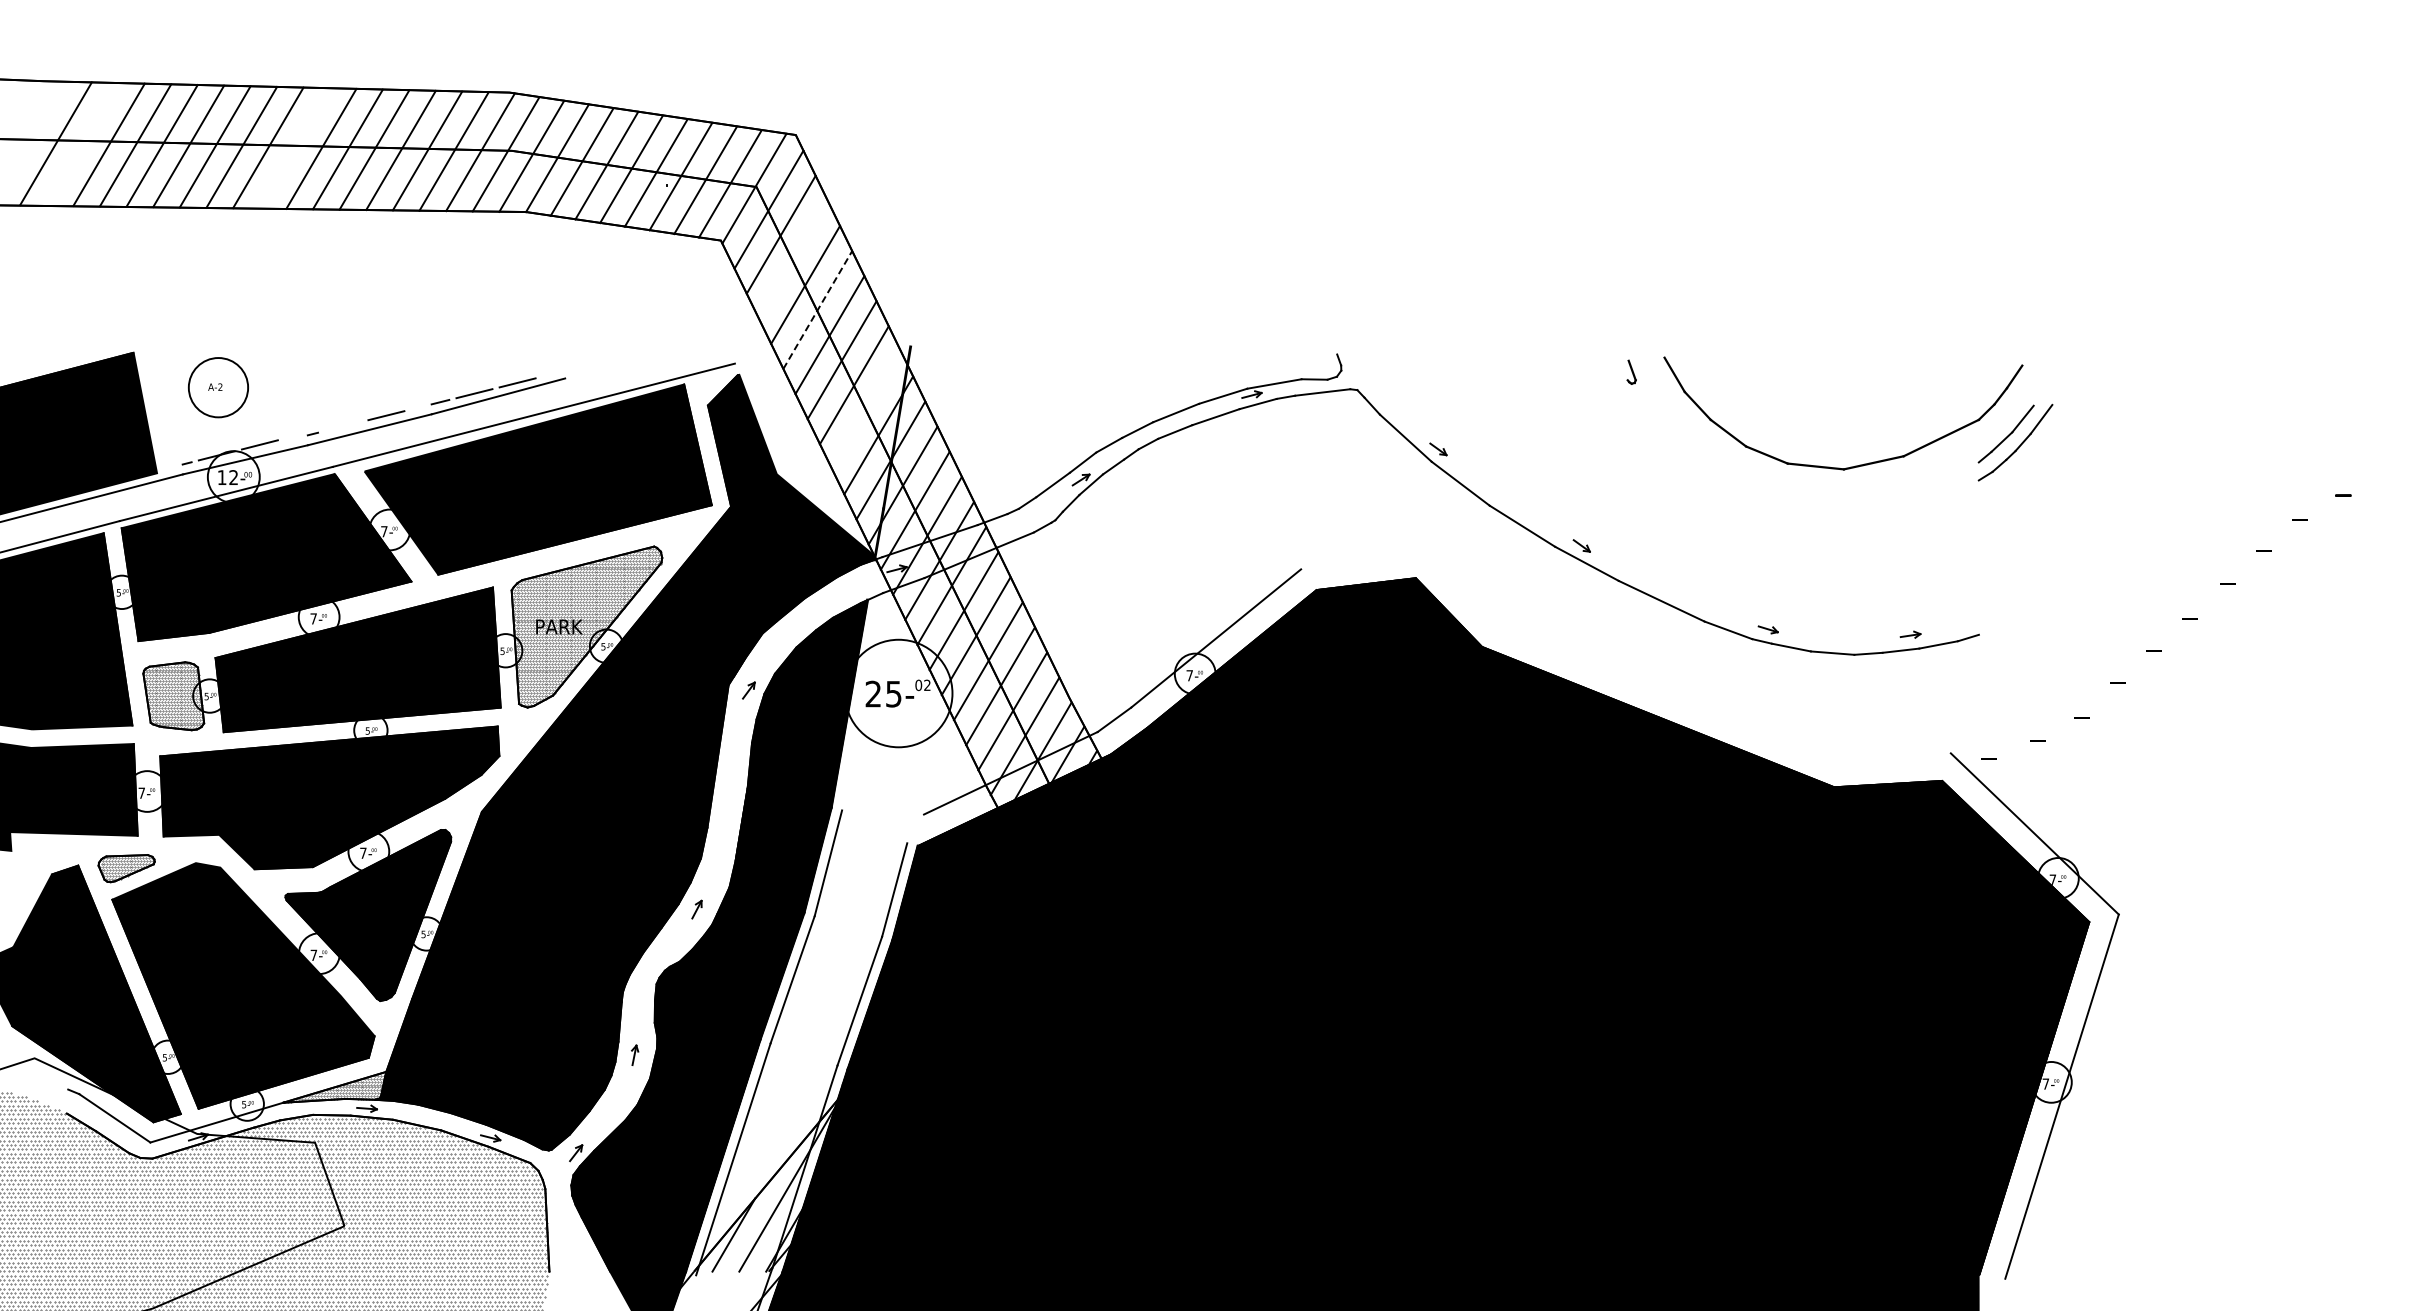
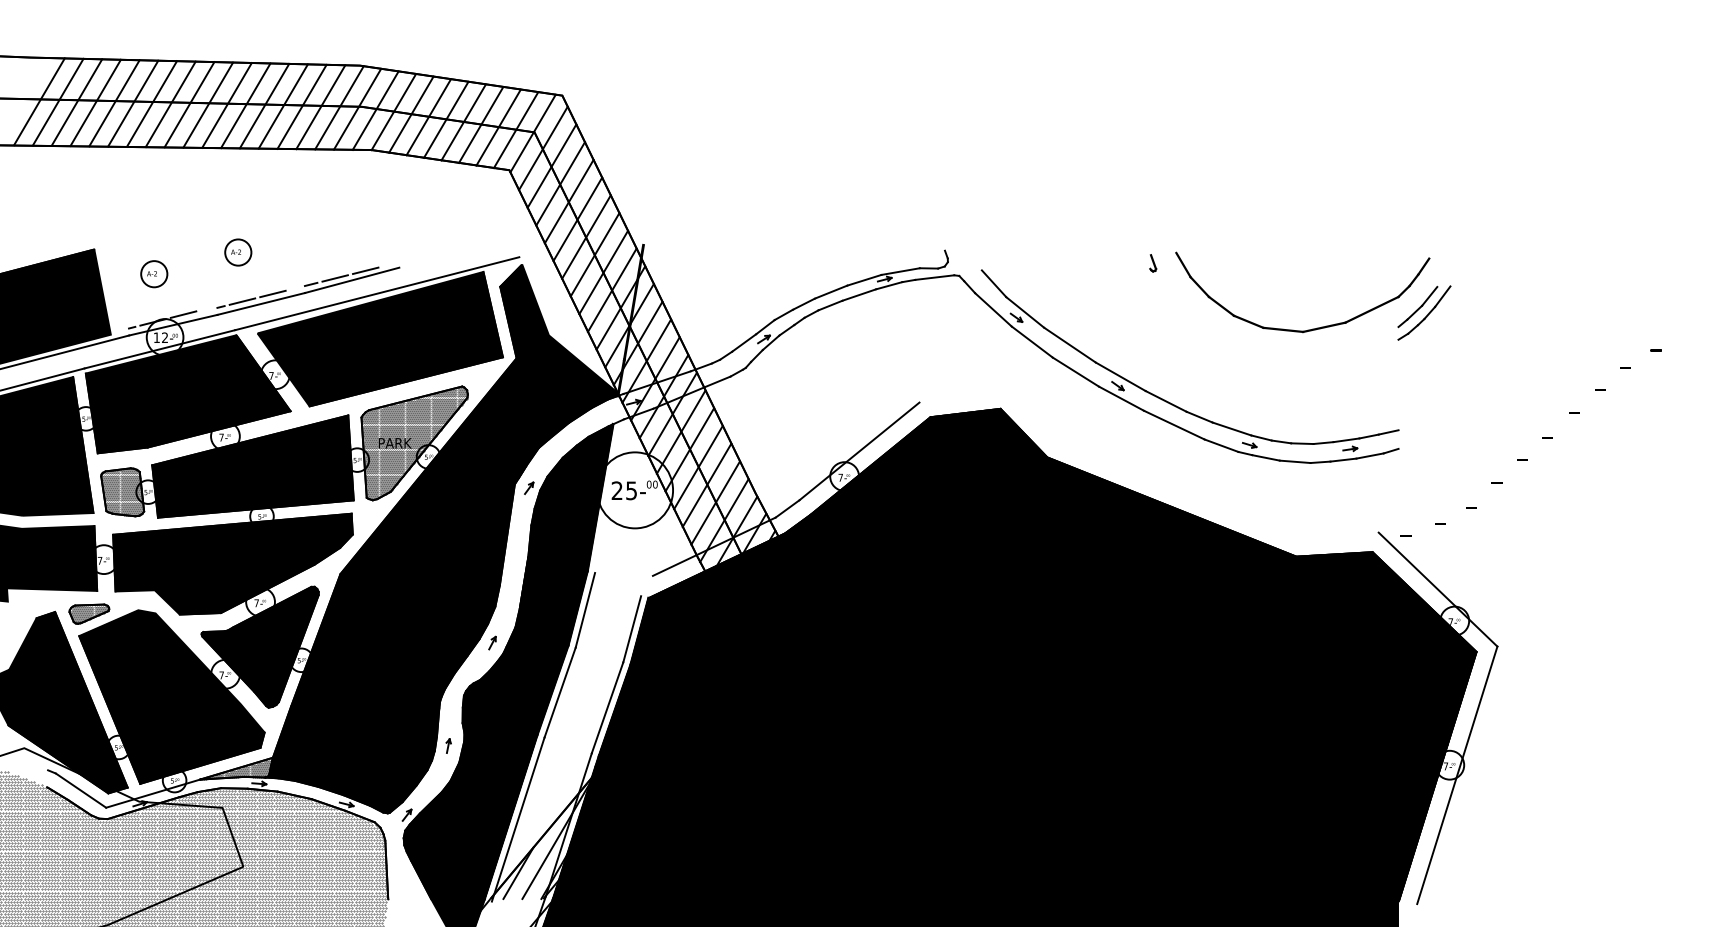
line: (82, 144) -> (58, 102), added
line: (294, 148) -> (208, 105), added
line: (792, 259) -> (559, 183), added
line: (818, 309) -> (578, 218), dashed -> solid
part: (337, 356) -> (238, 252), added
circle: (218, 387) -> (154, 274), size x0.62
line: (866, 410) -> (612, 290), added
line: (343, 426) -> (242, 301), added
part: (1652, 567) -> (1167, 401), added
text: (927, 685) -> (655, 484), 02 -> 00

